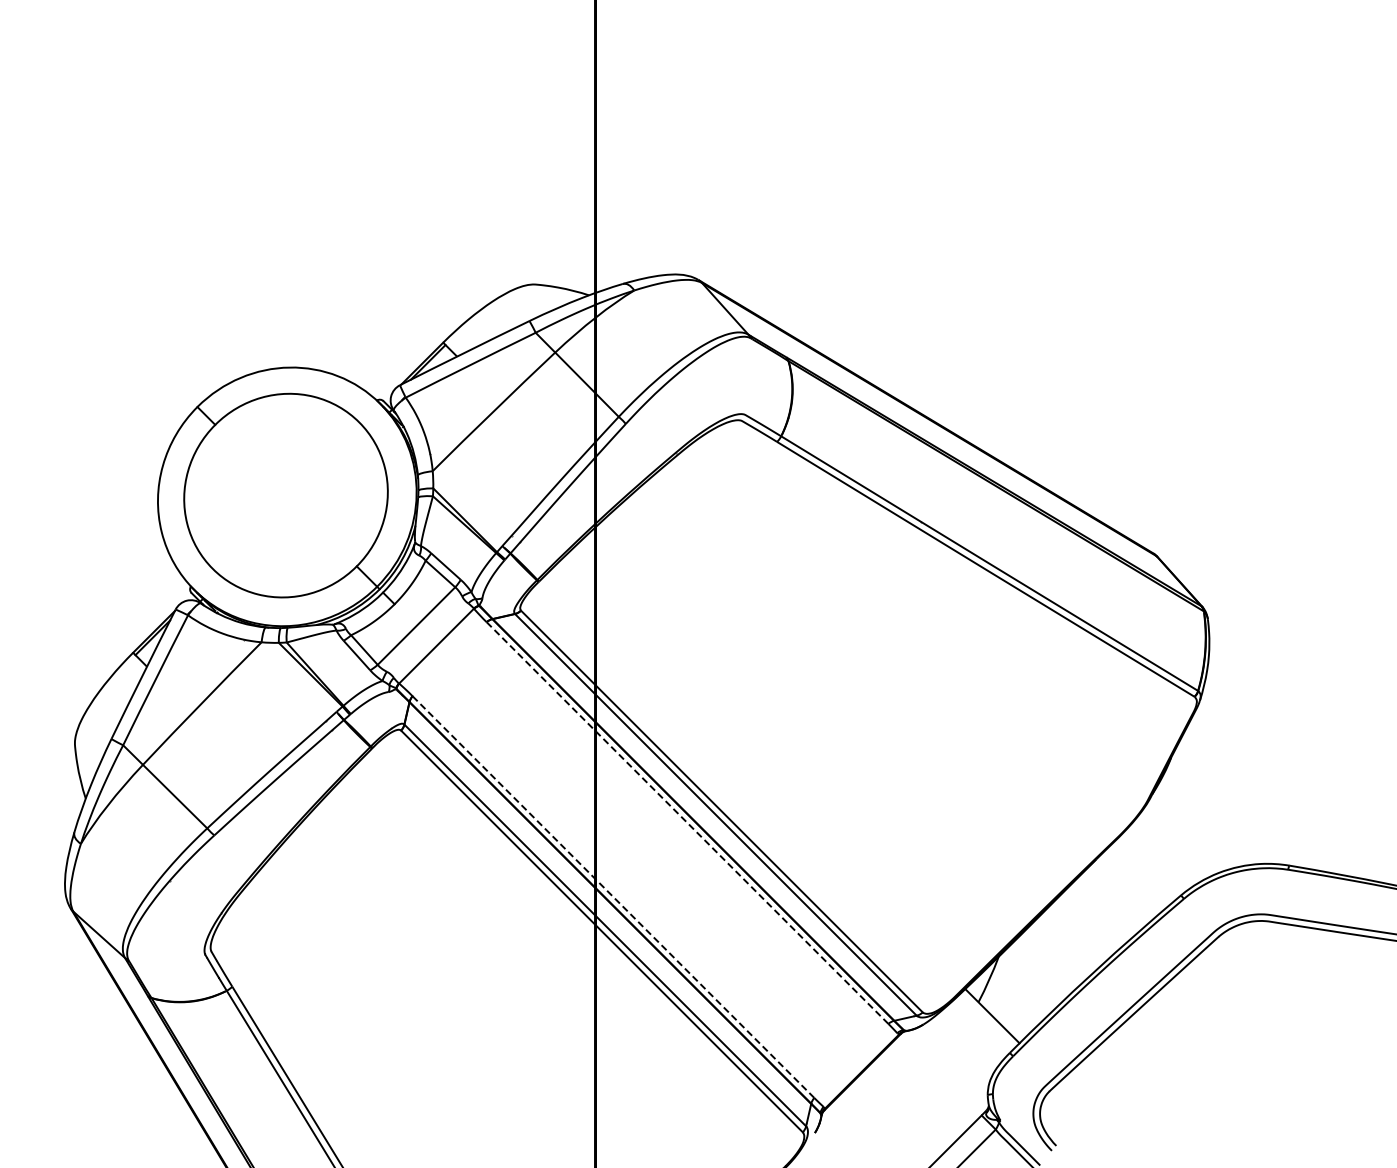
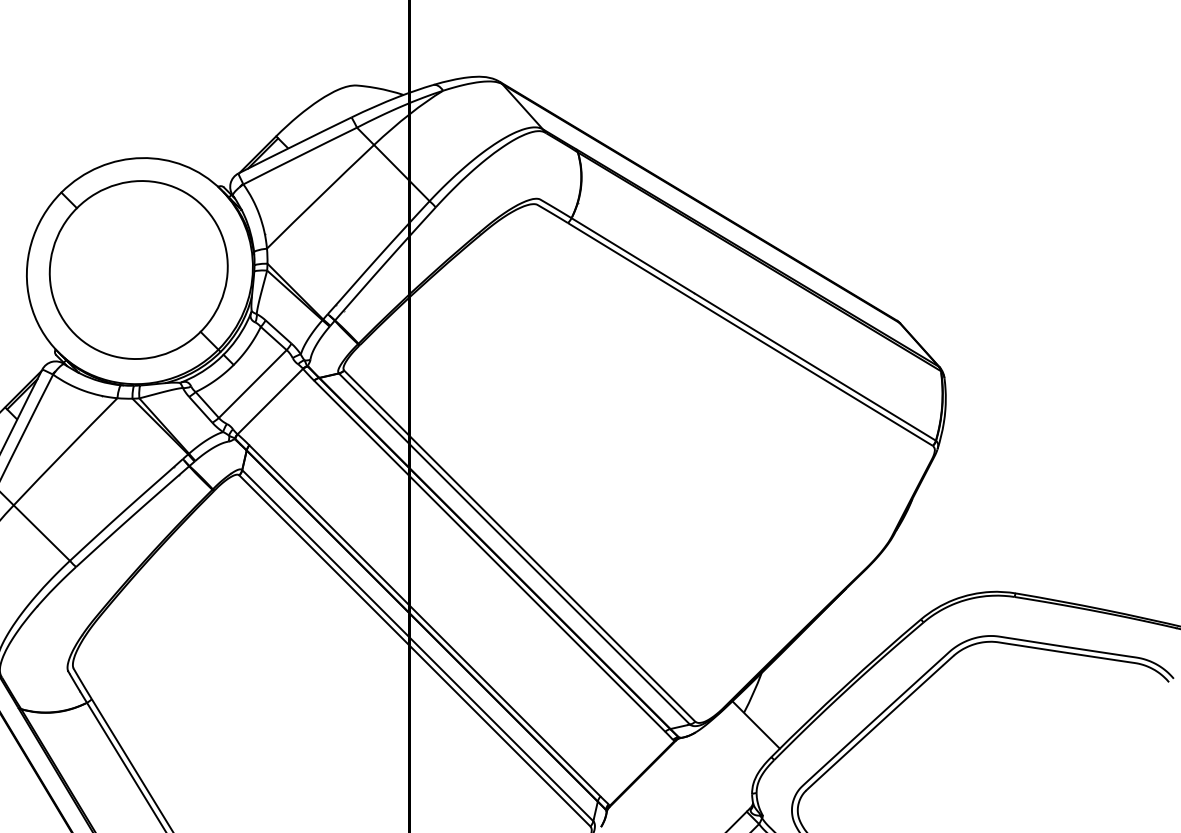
line: (687, 823) -> (489, 556), dashed -> solid
line: (613, 897) -> (424, 621), dashed -> solid

